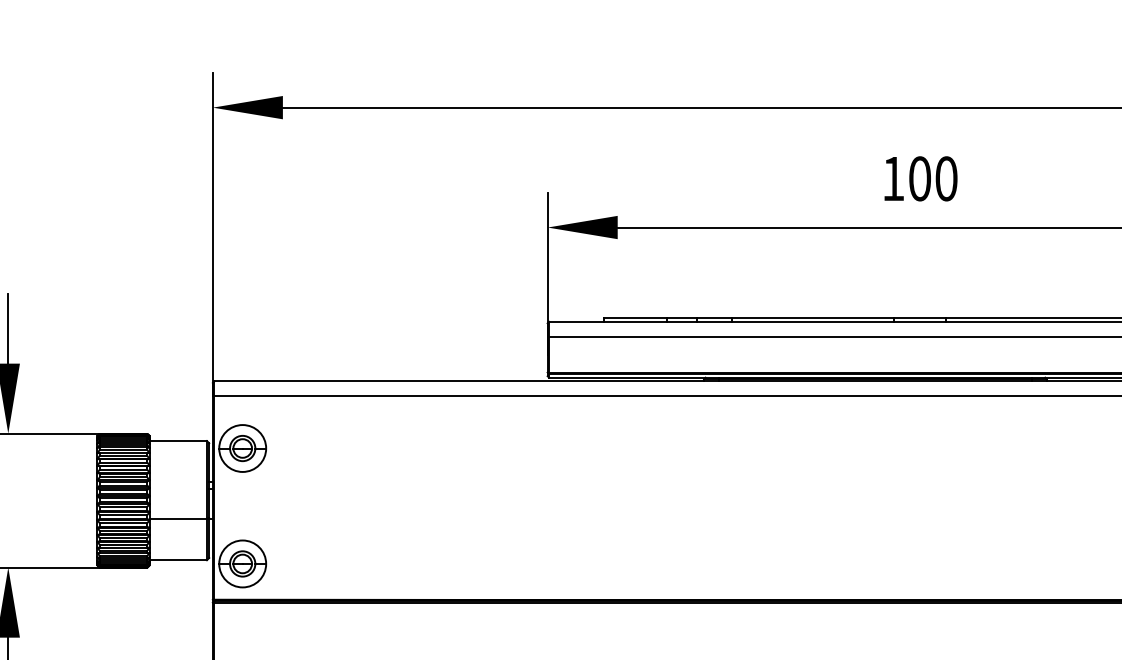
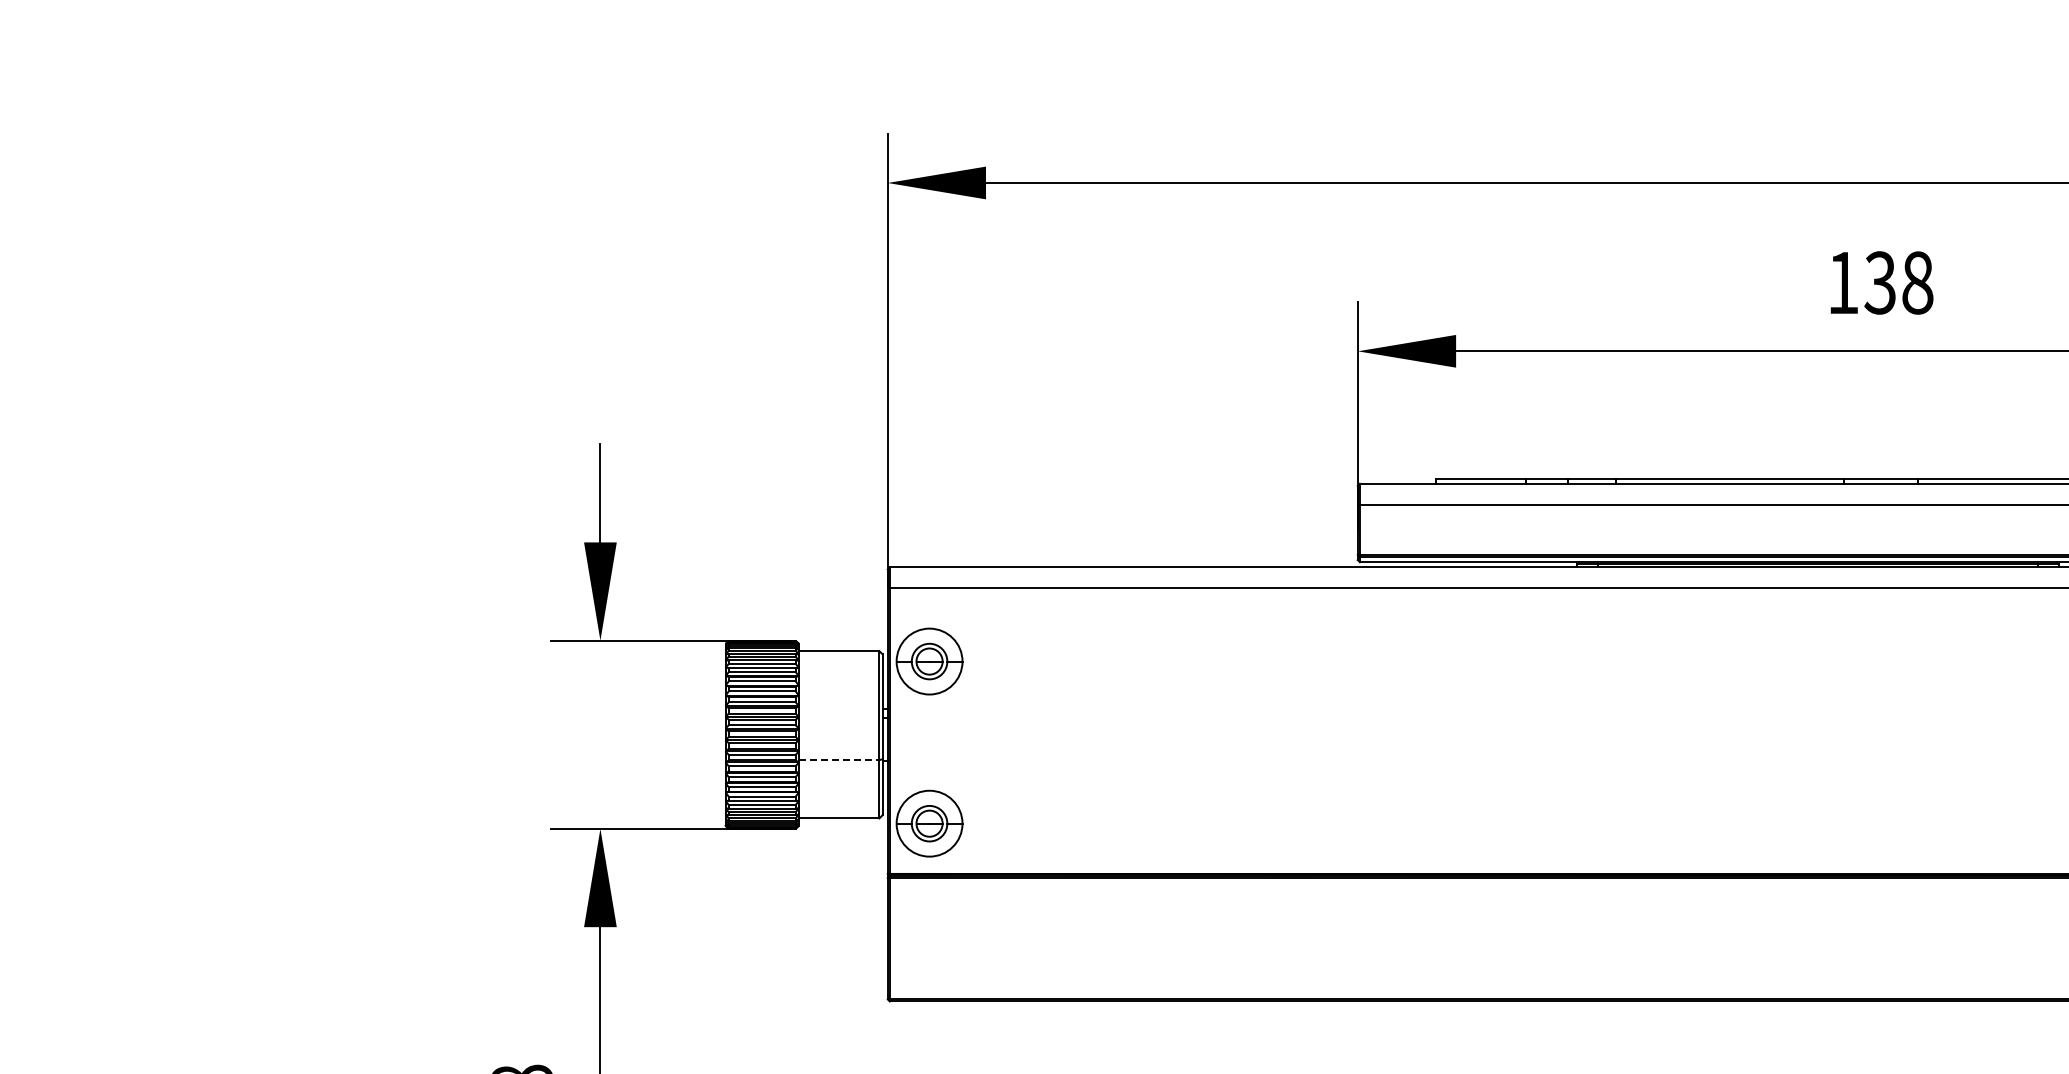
text: (932, 178) -> (1898, 282), 100 -> 138
line: (178, 518) -> (839, 760), solid -> dashed

